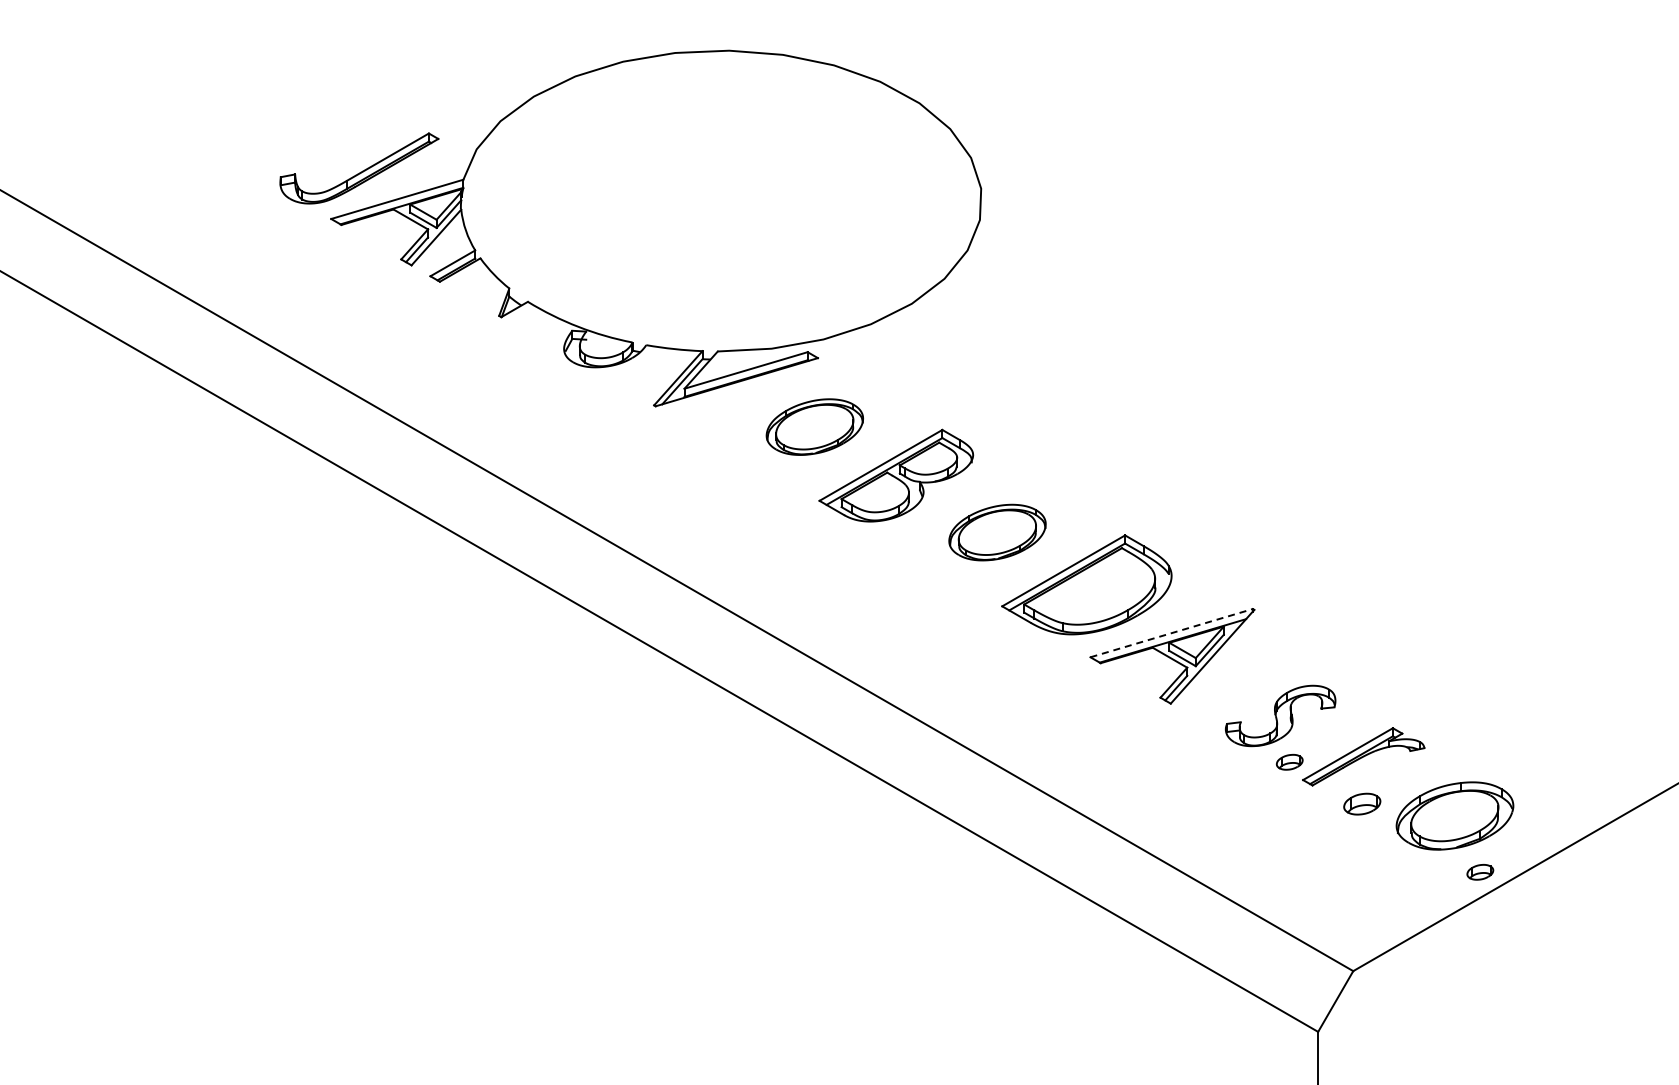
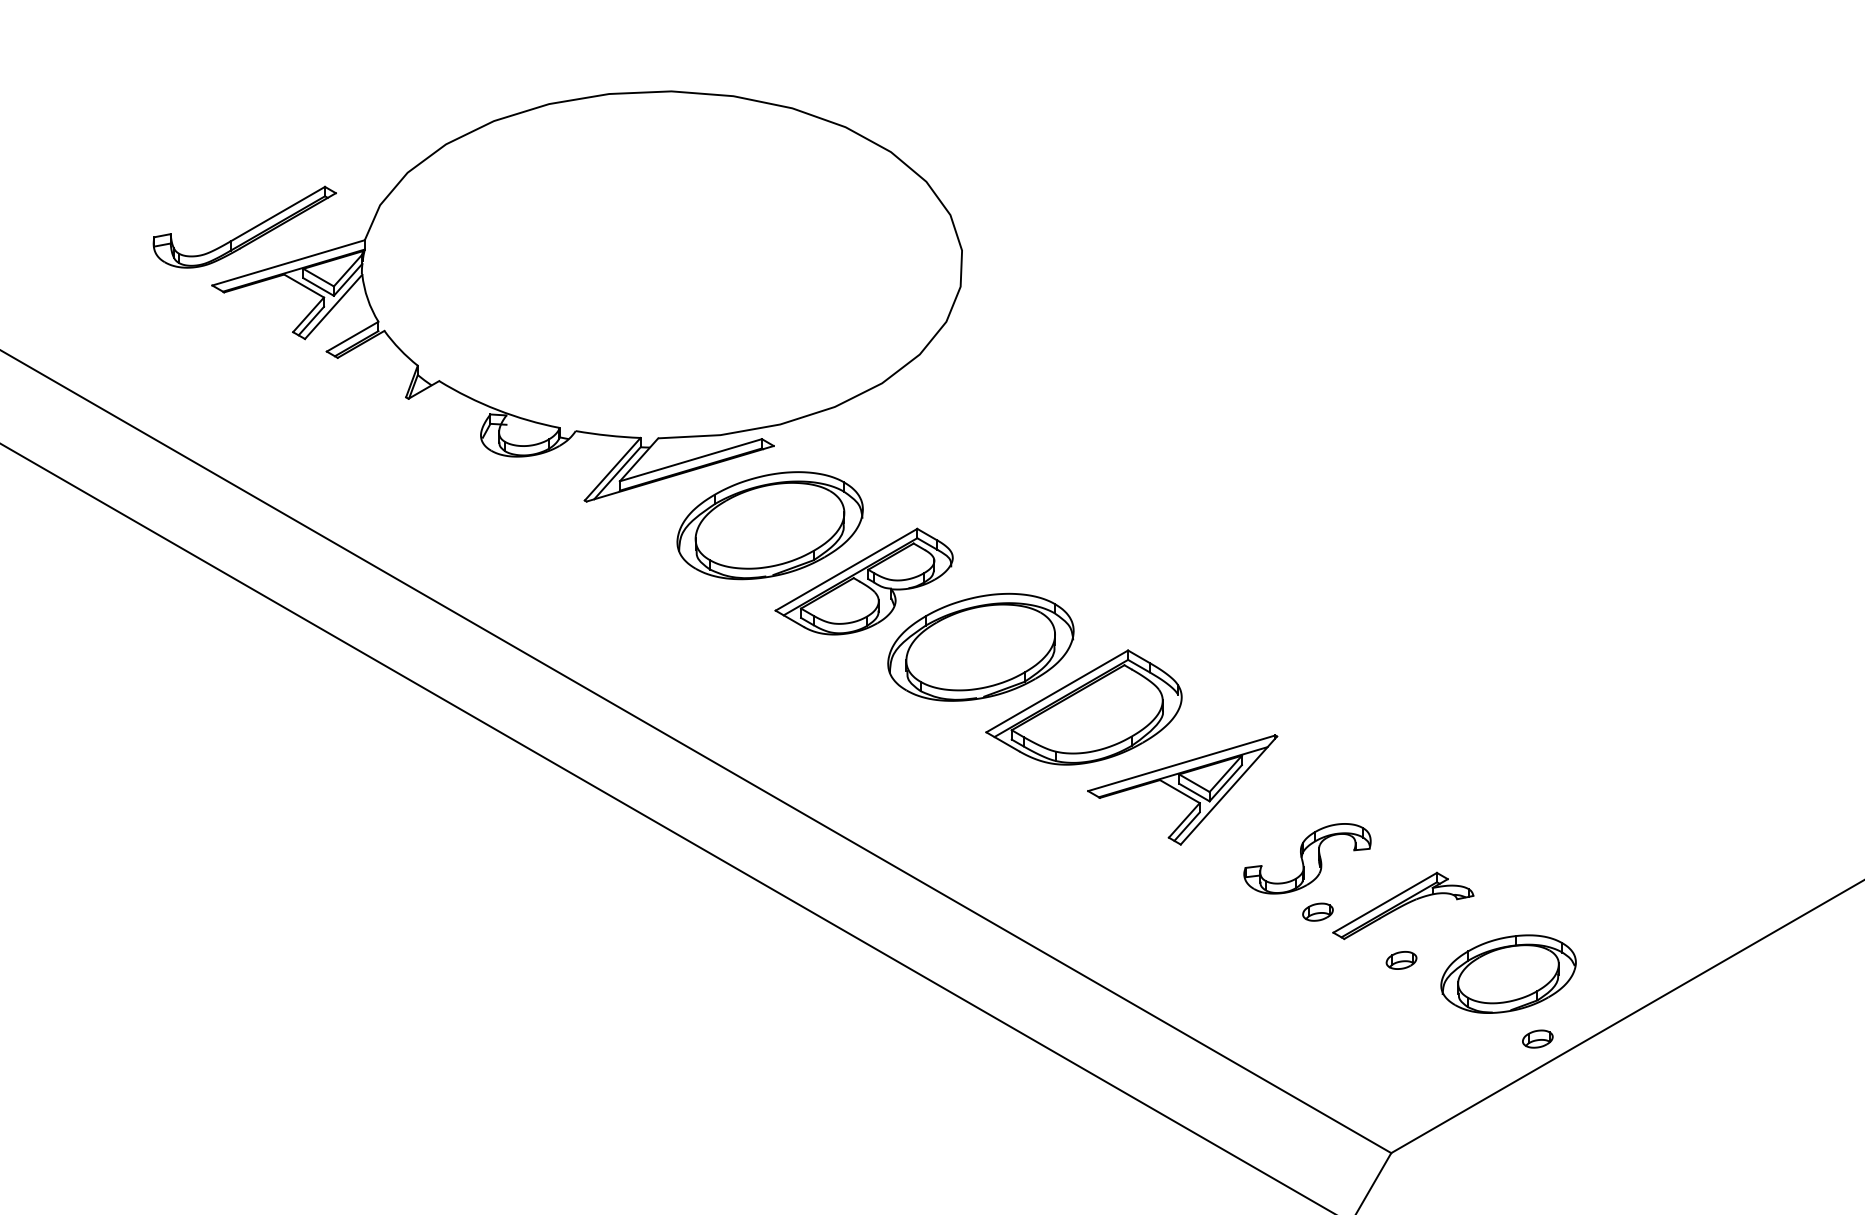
part: (814, 426) -> (769, 524), size x1.67
part: (997, 532) -> (980, 647), size x1.67
line: (1171, 633) -> (1181, 763), dashed -> solid
part: (1361, 803) -> (1400, 959), size x0.71

